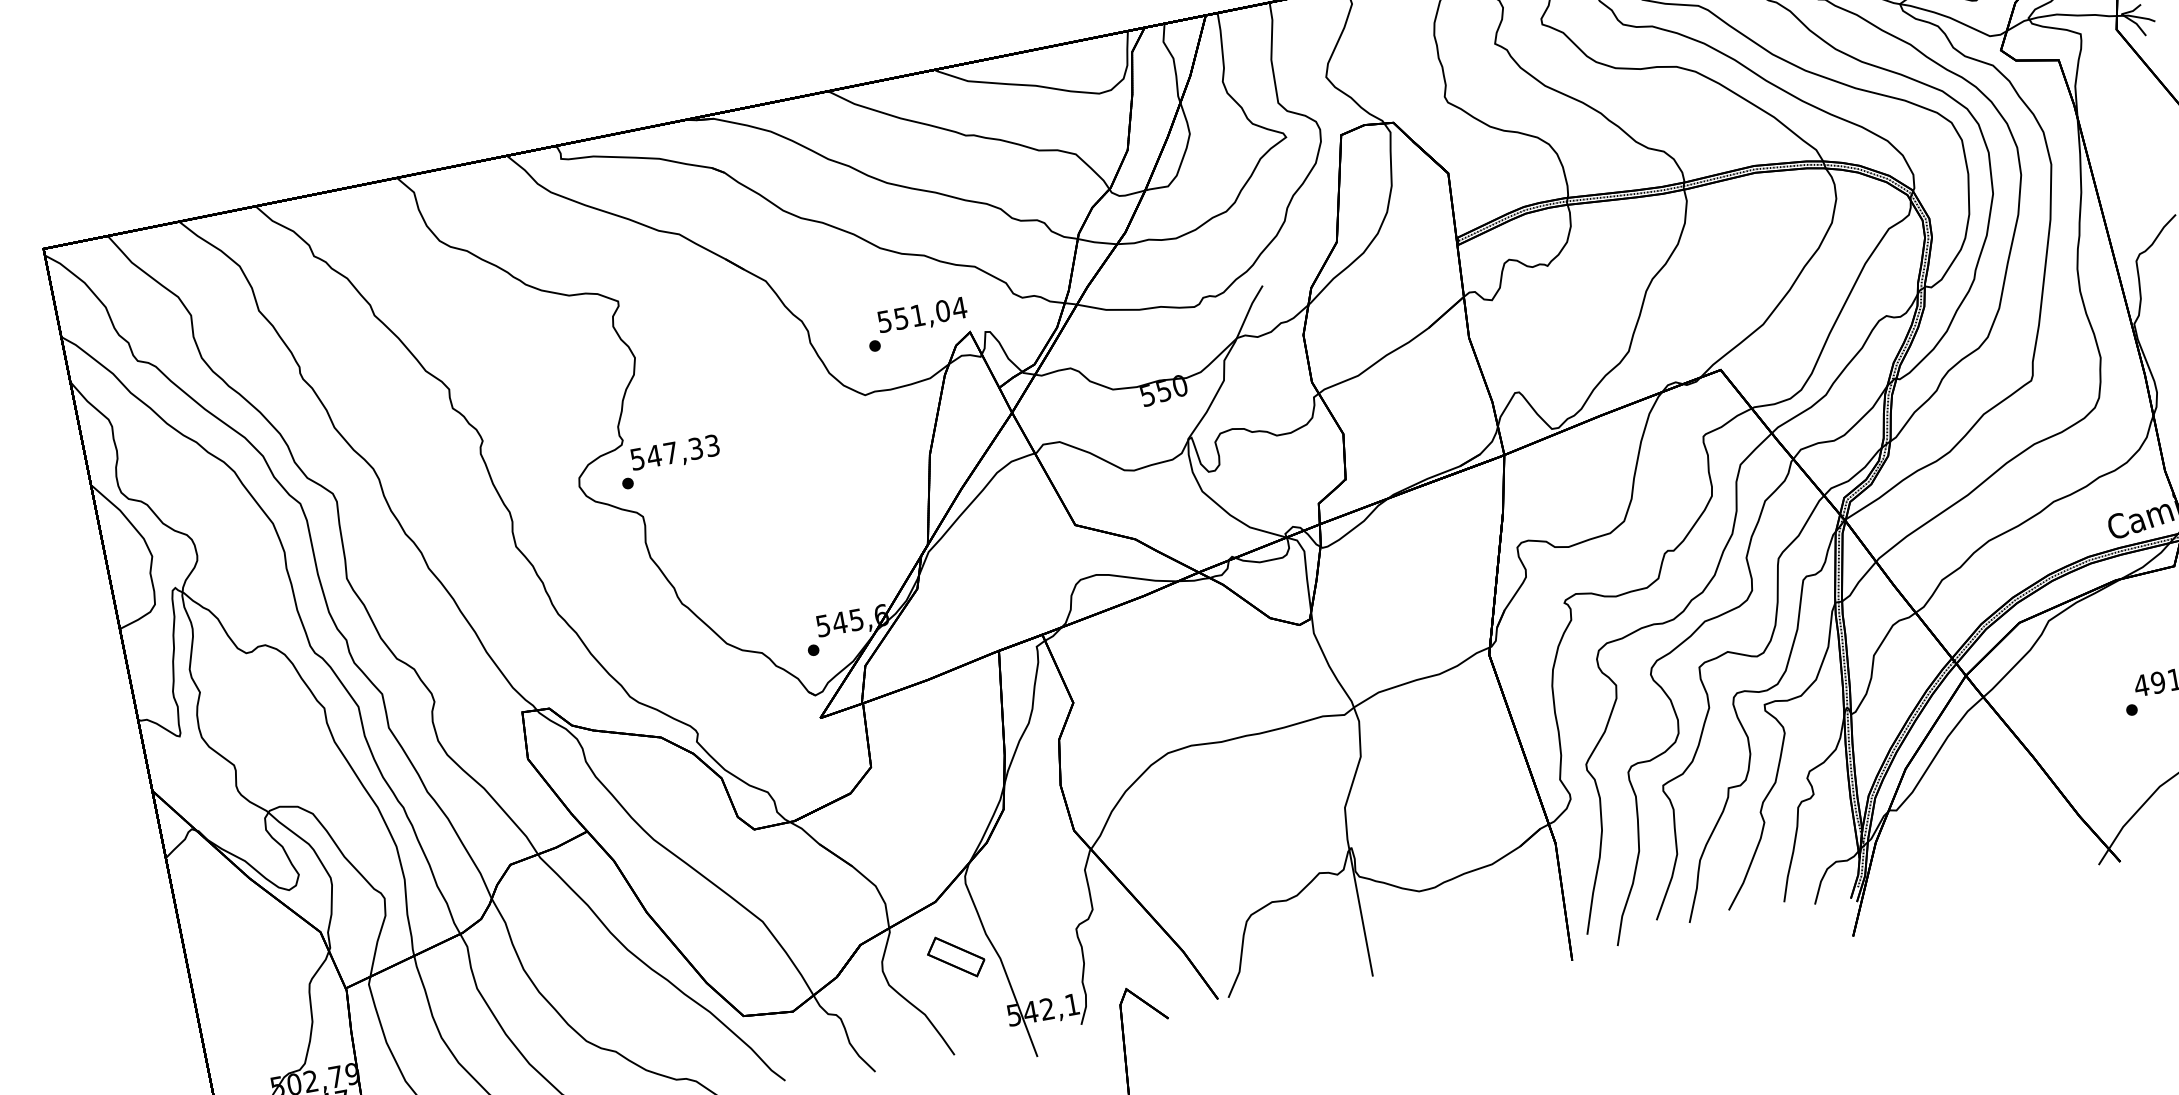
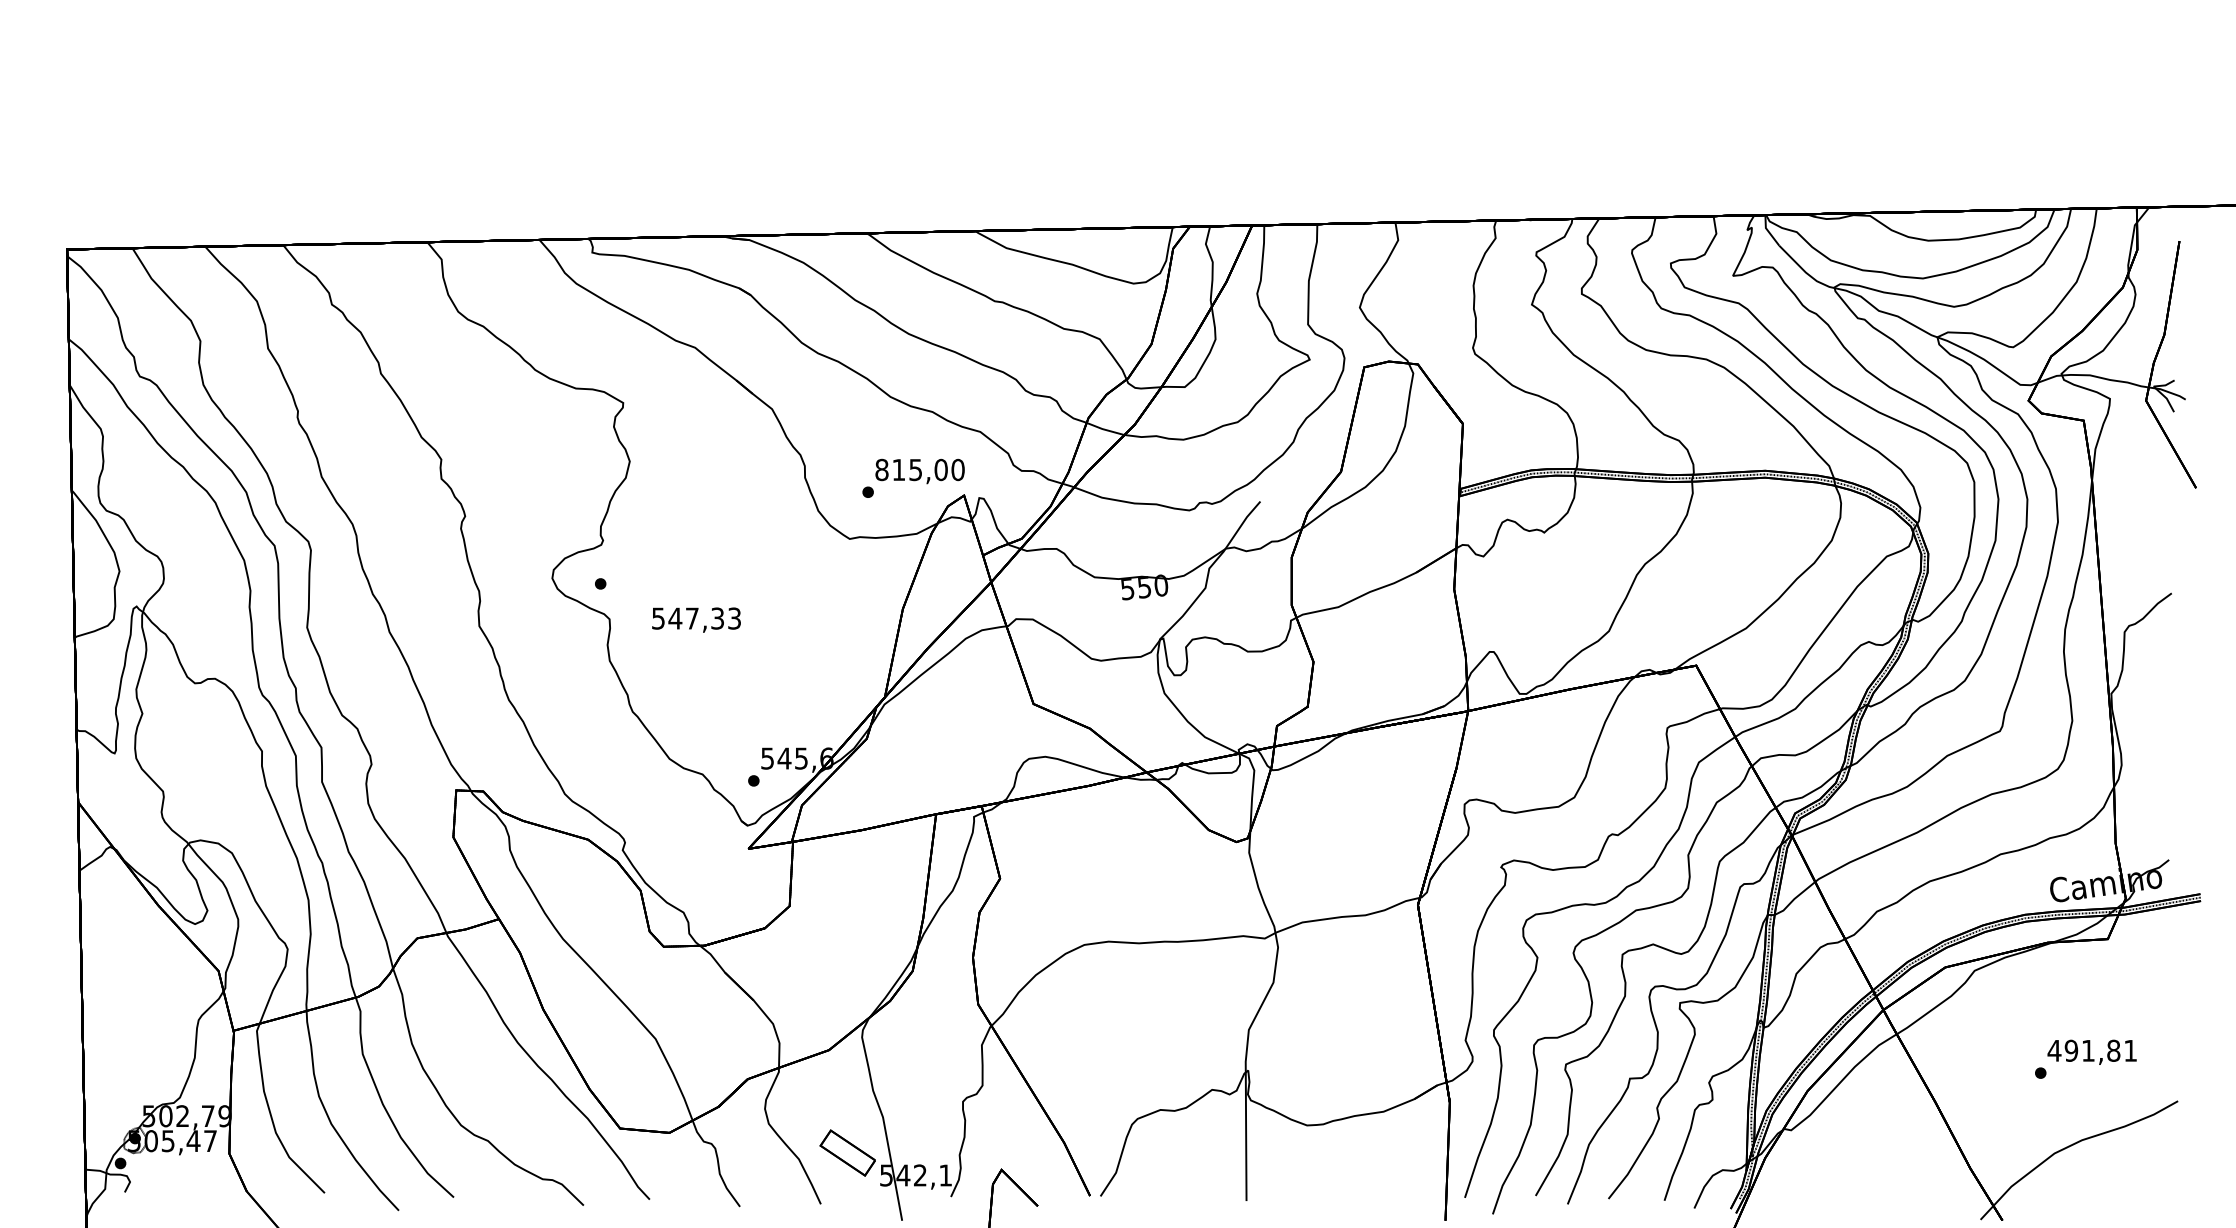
text: (922, 314) -> (920, 469), 551,04 -> 815,00
text: (675, 453) -> (696, 619), moved
part: (955, 956) -> (847, 1152), moved

